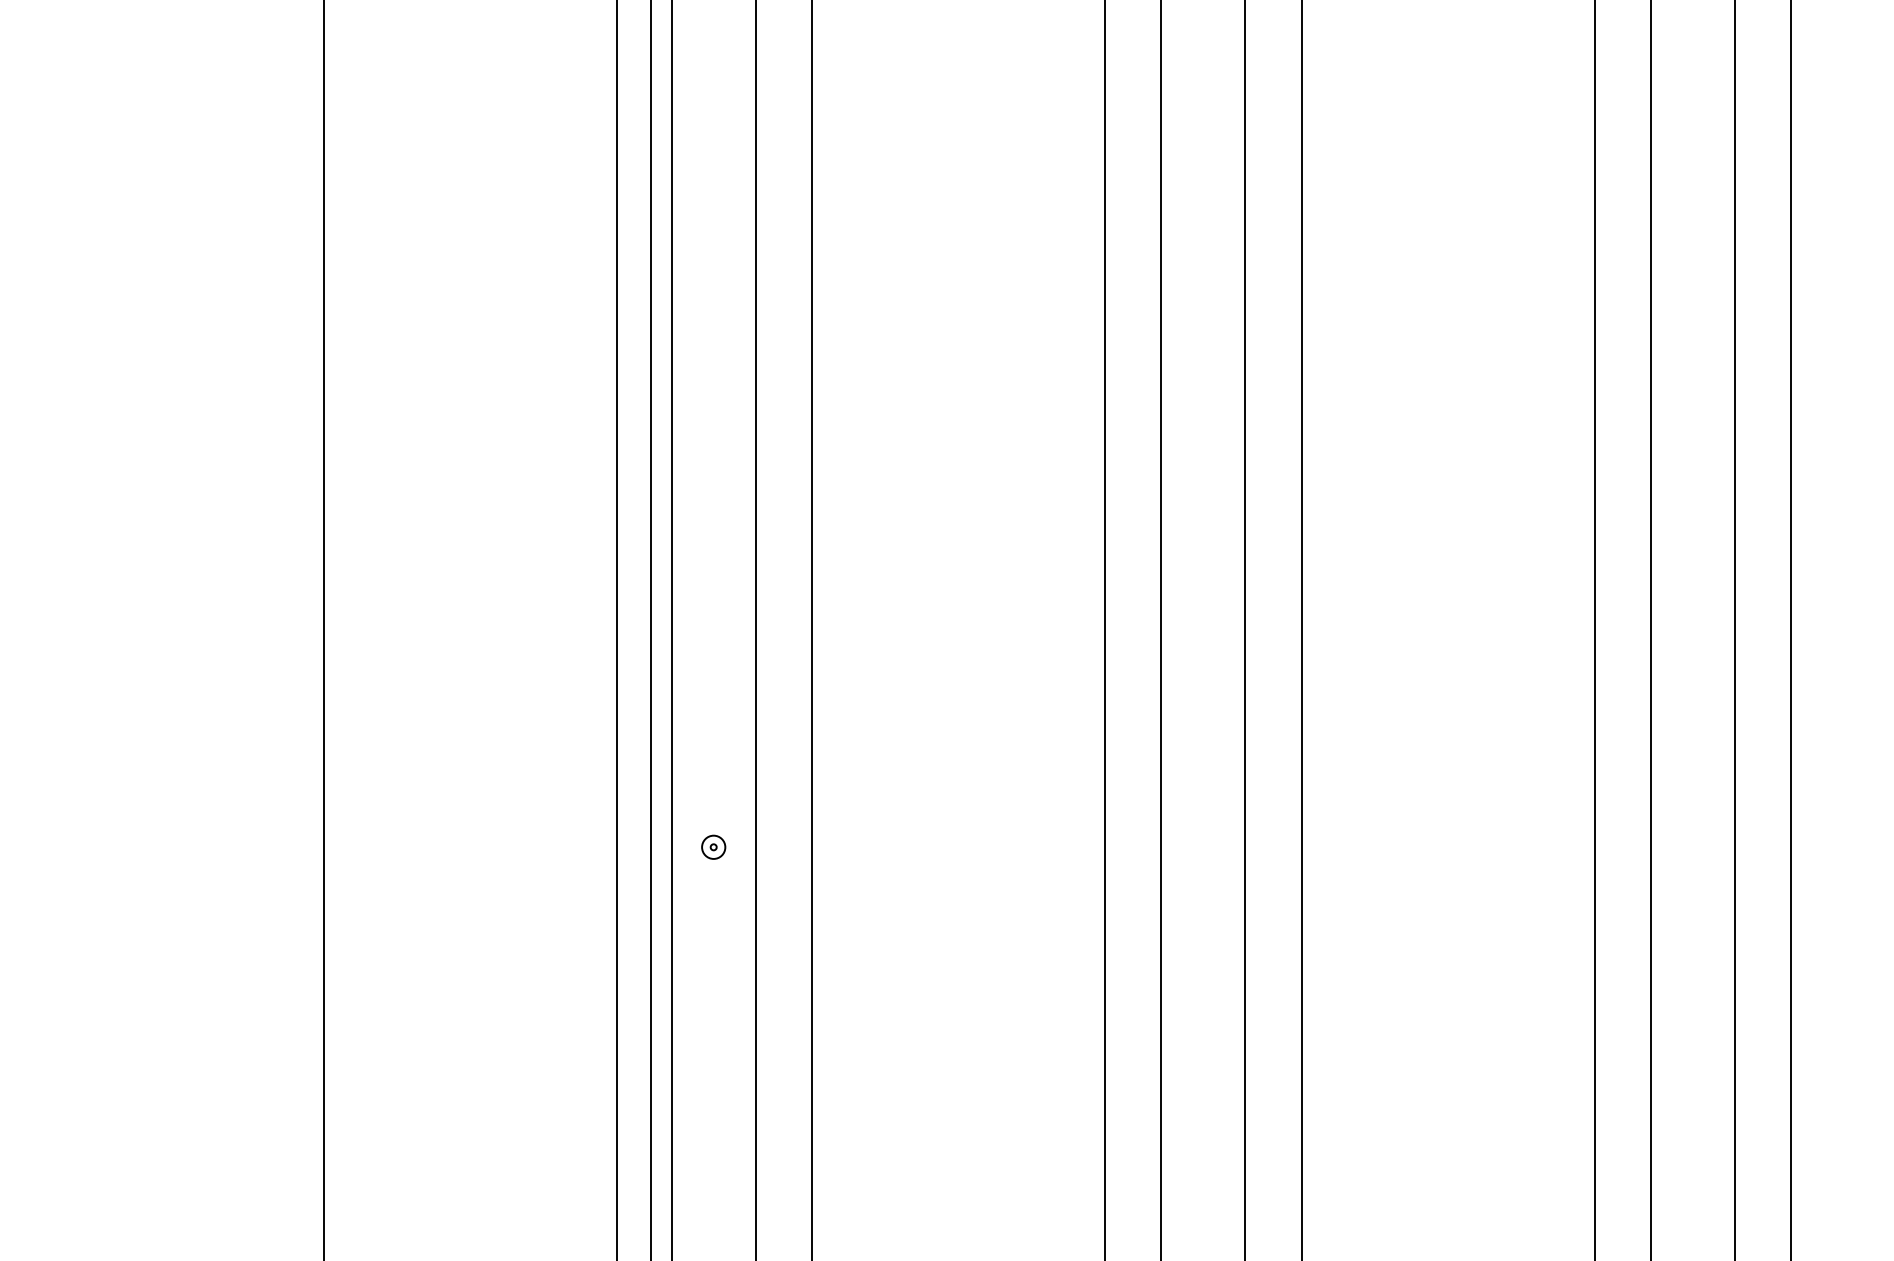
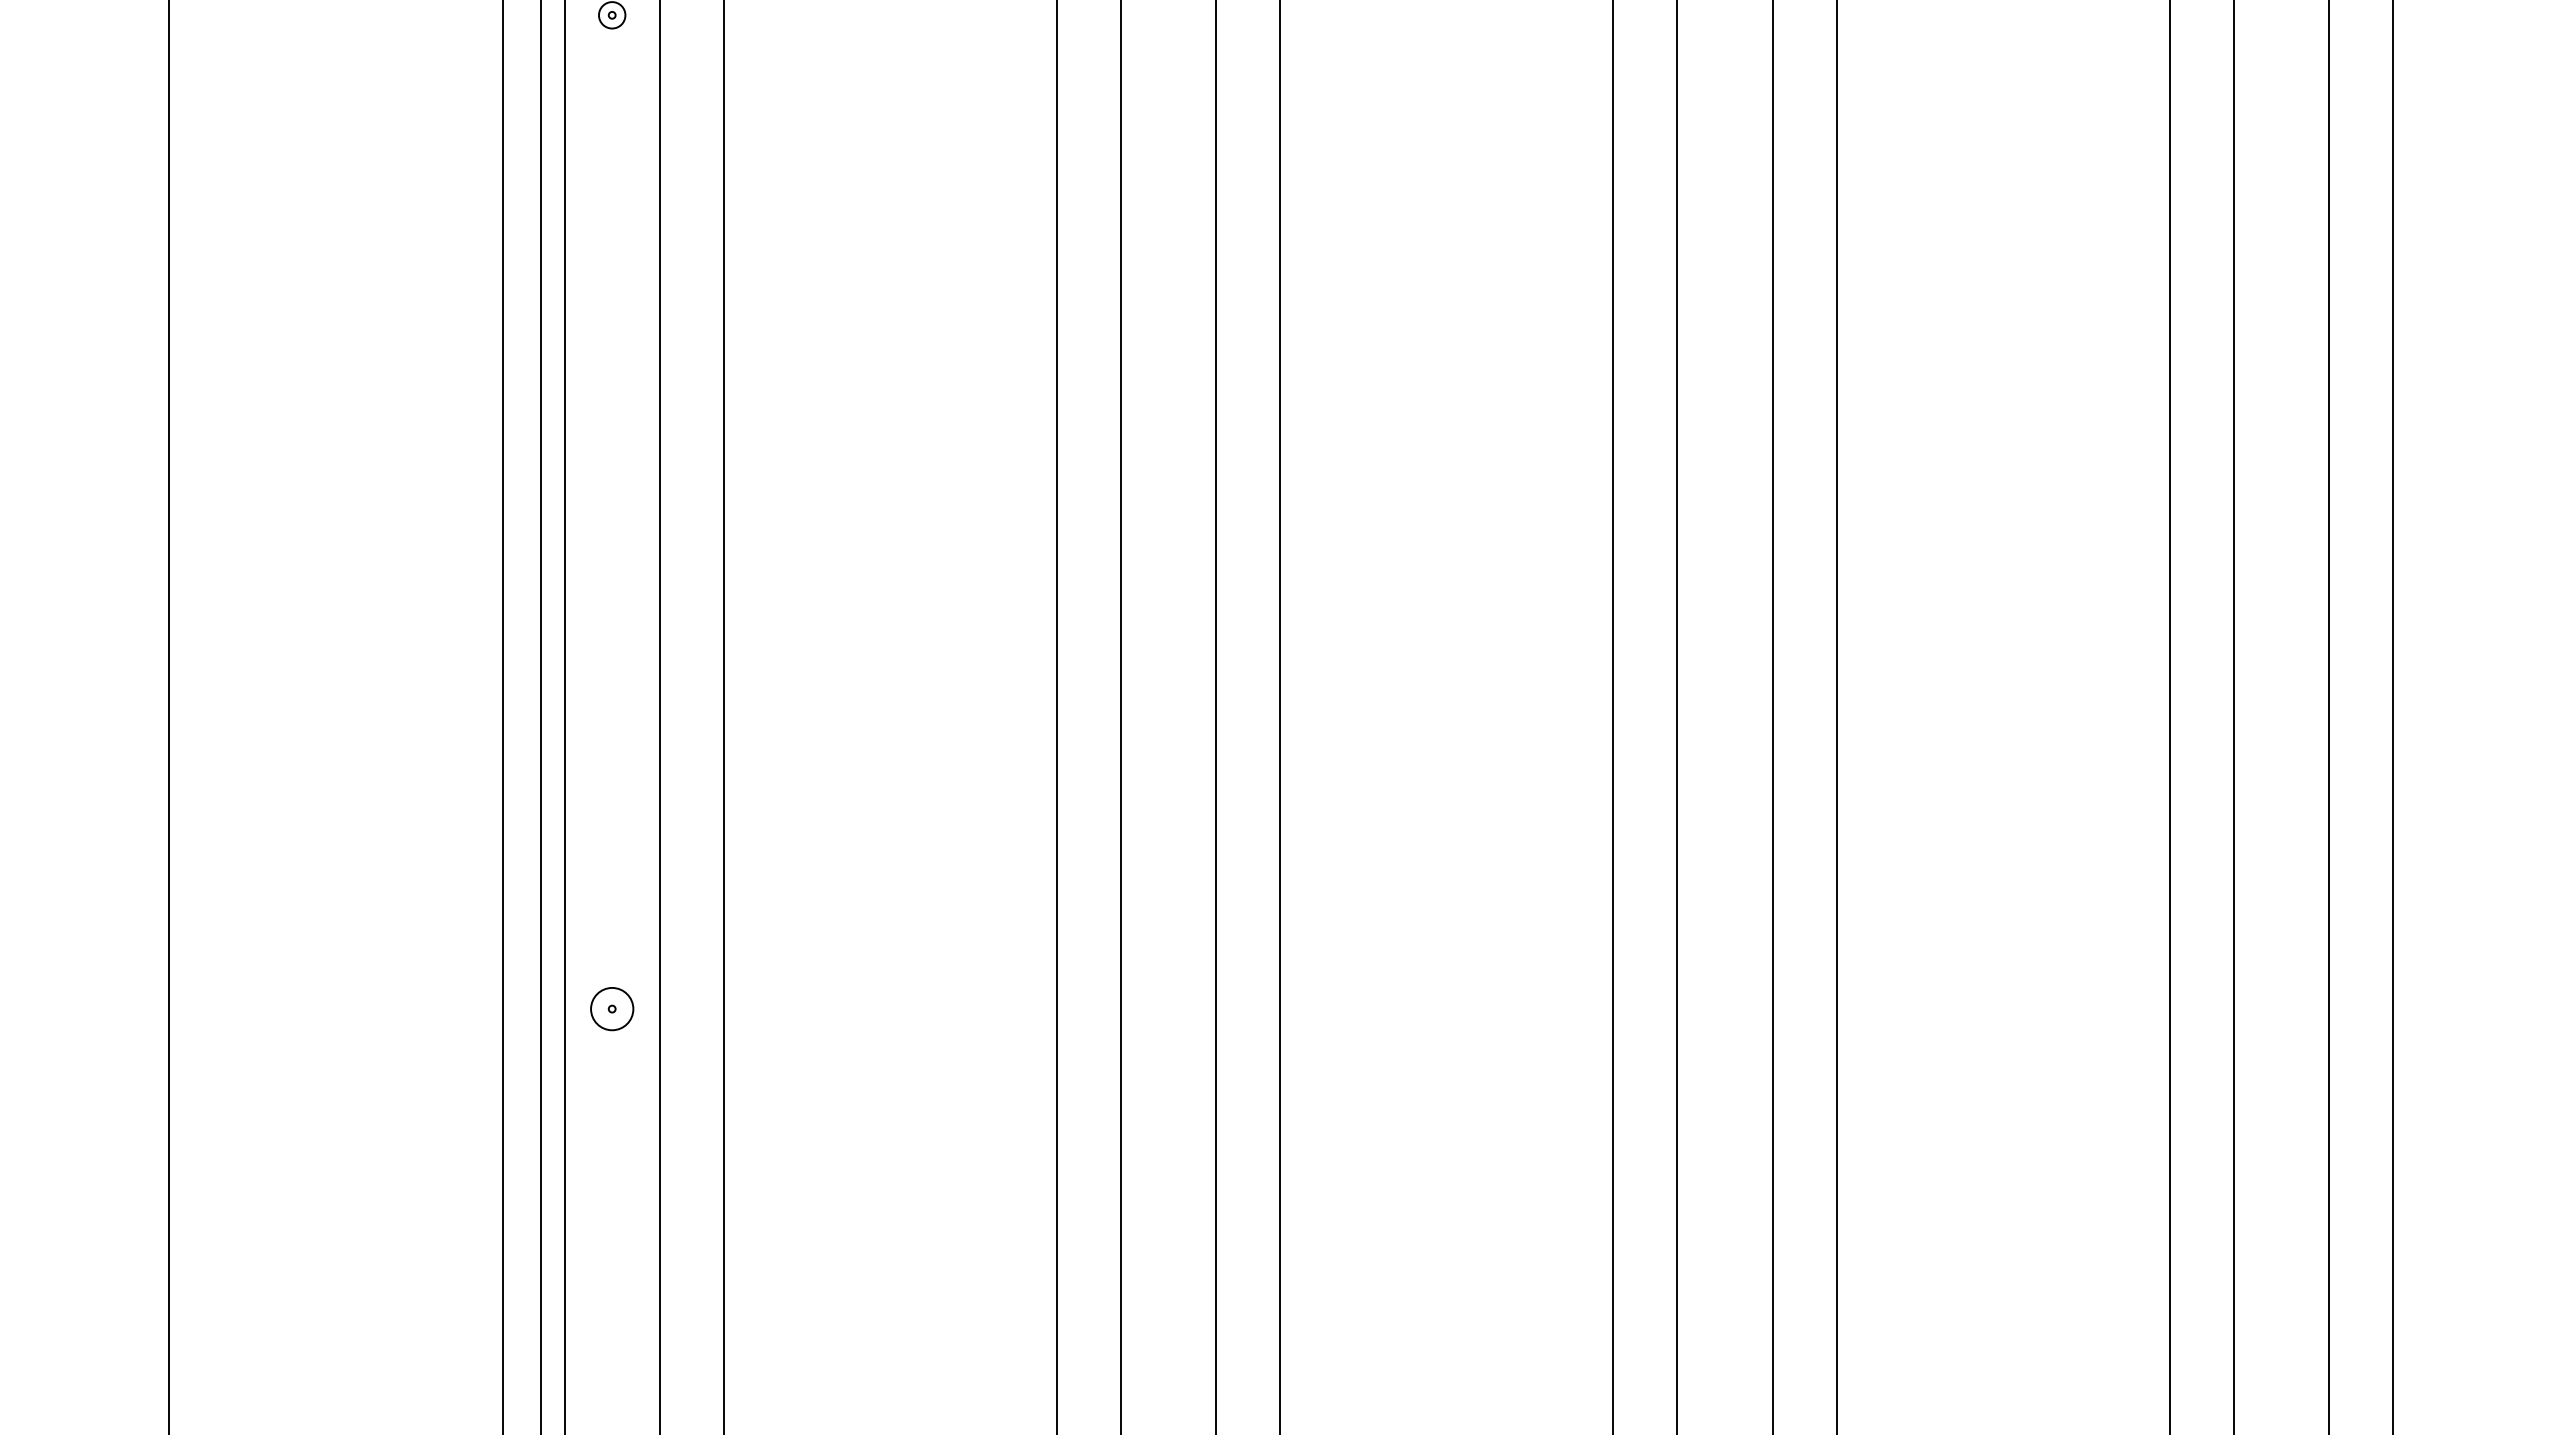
circle: (713, 846) -> (611, 1008), size x1.6

